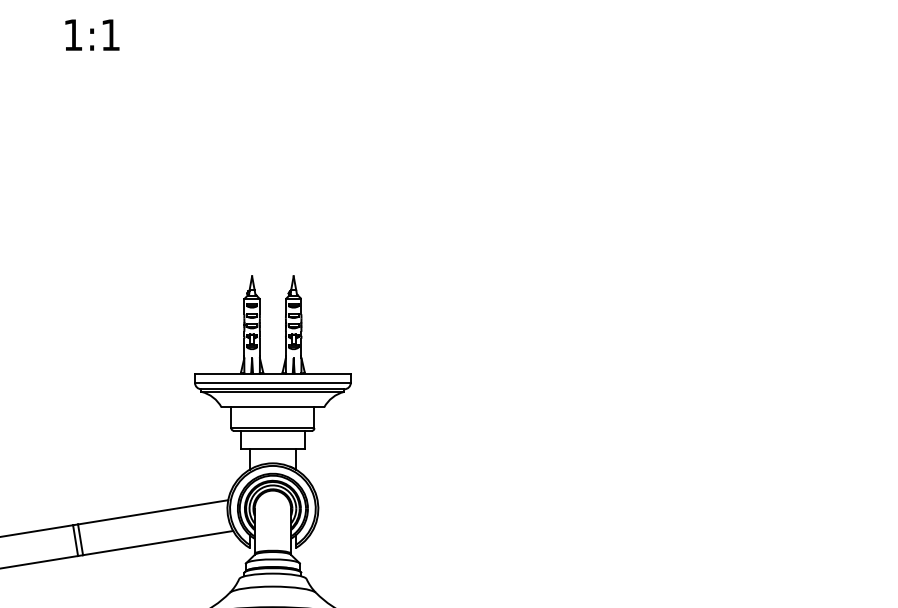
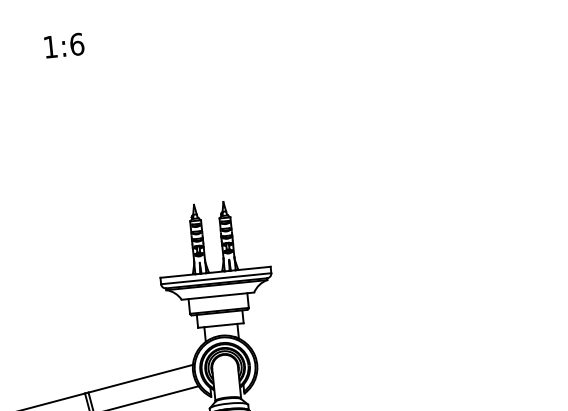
text: (110, 35) -> (76, 44), 1:1 -> 1:6

